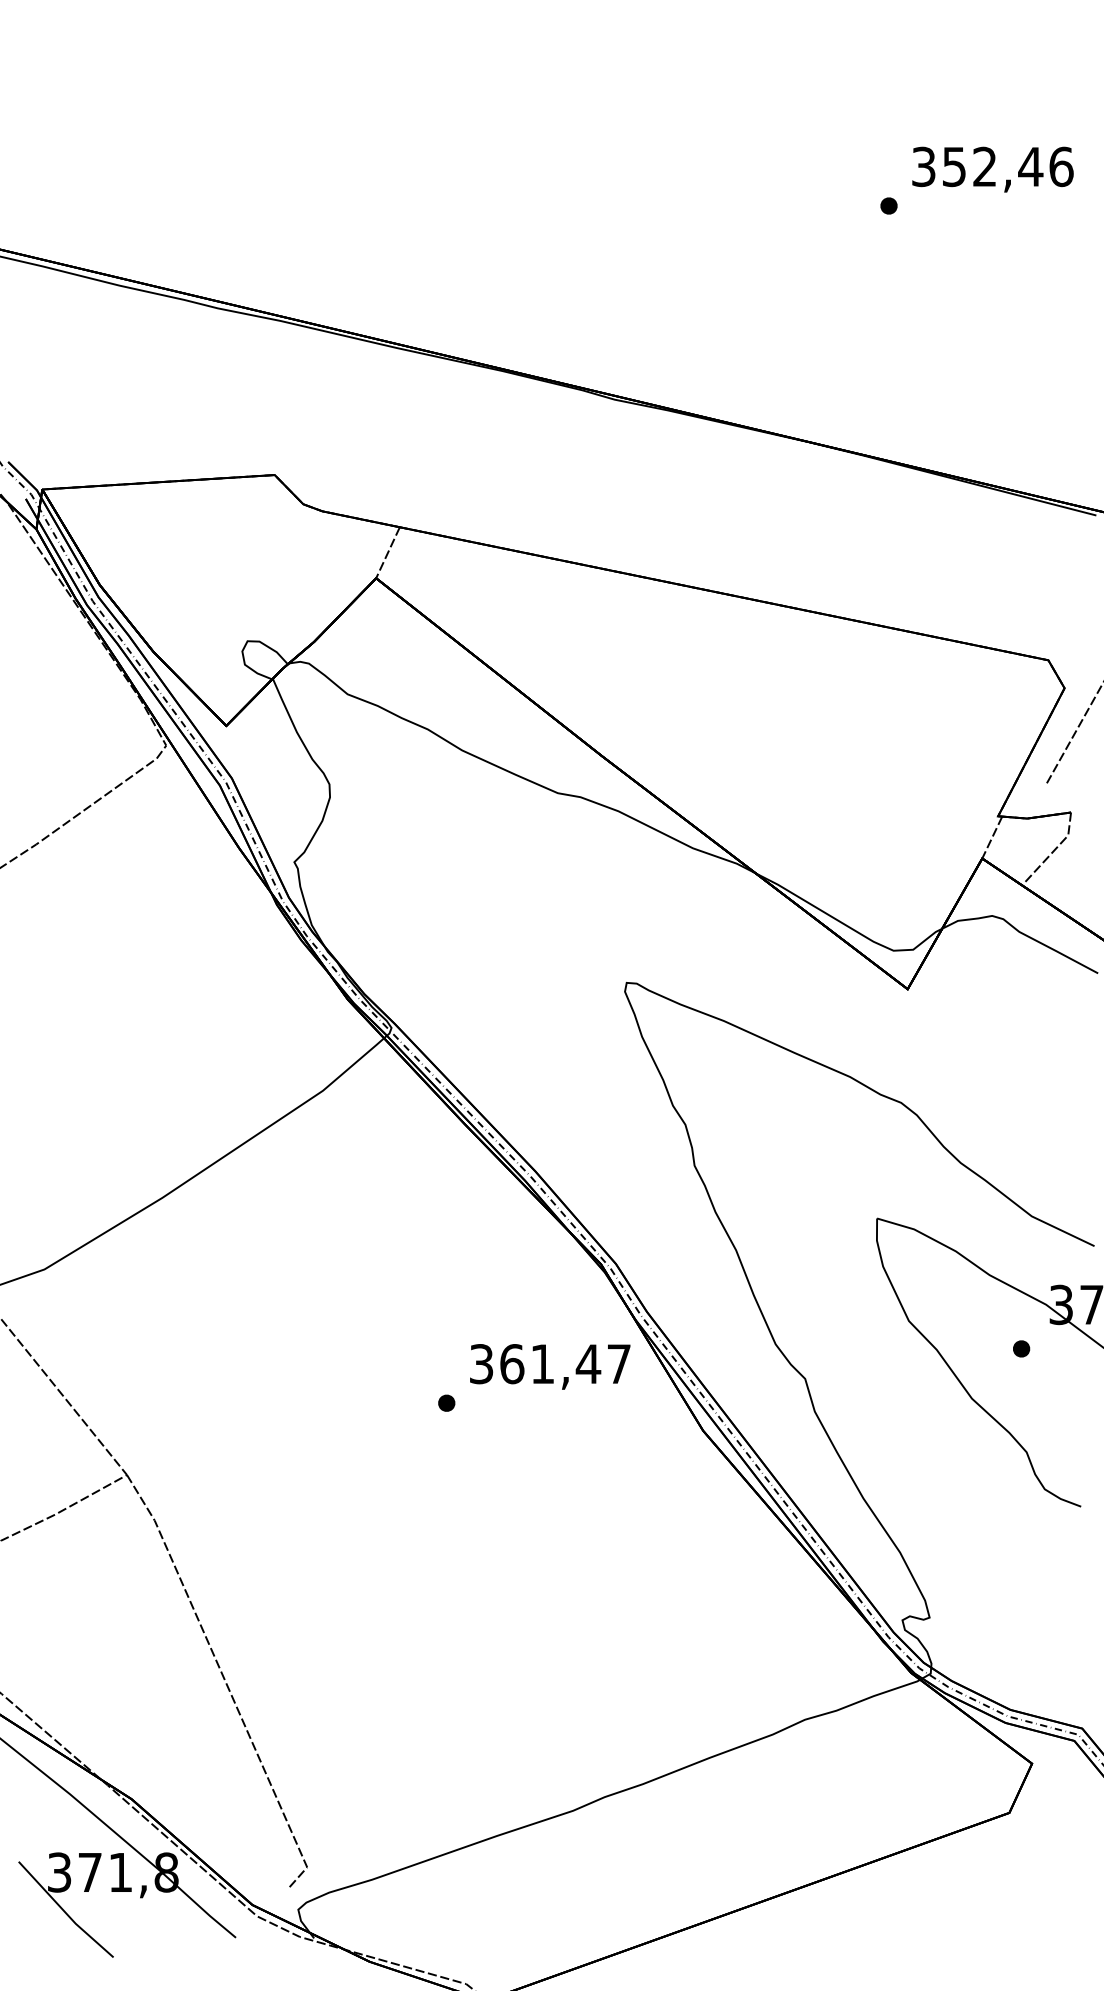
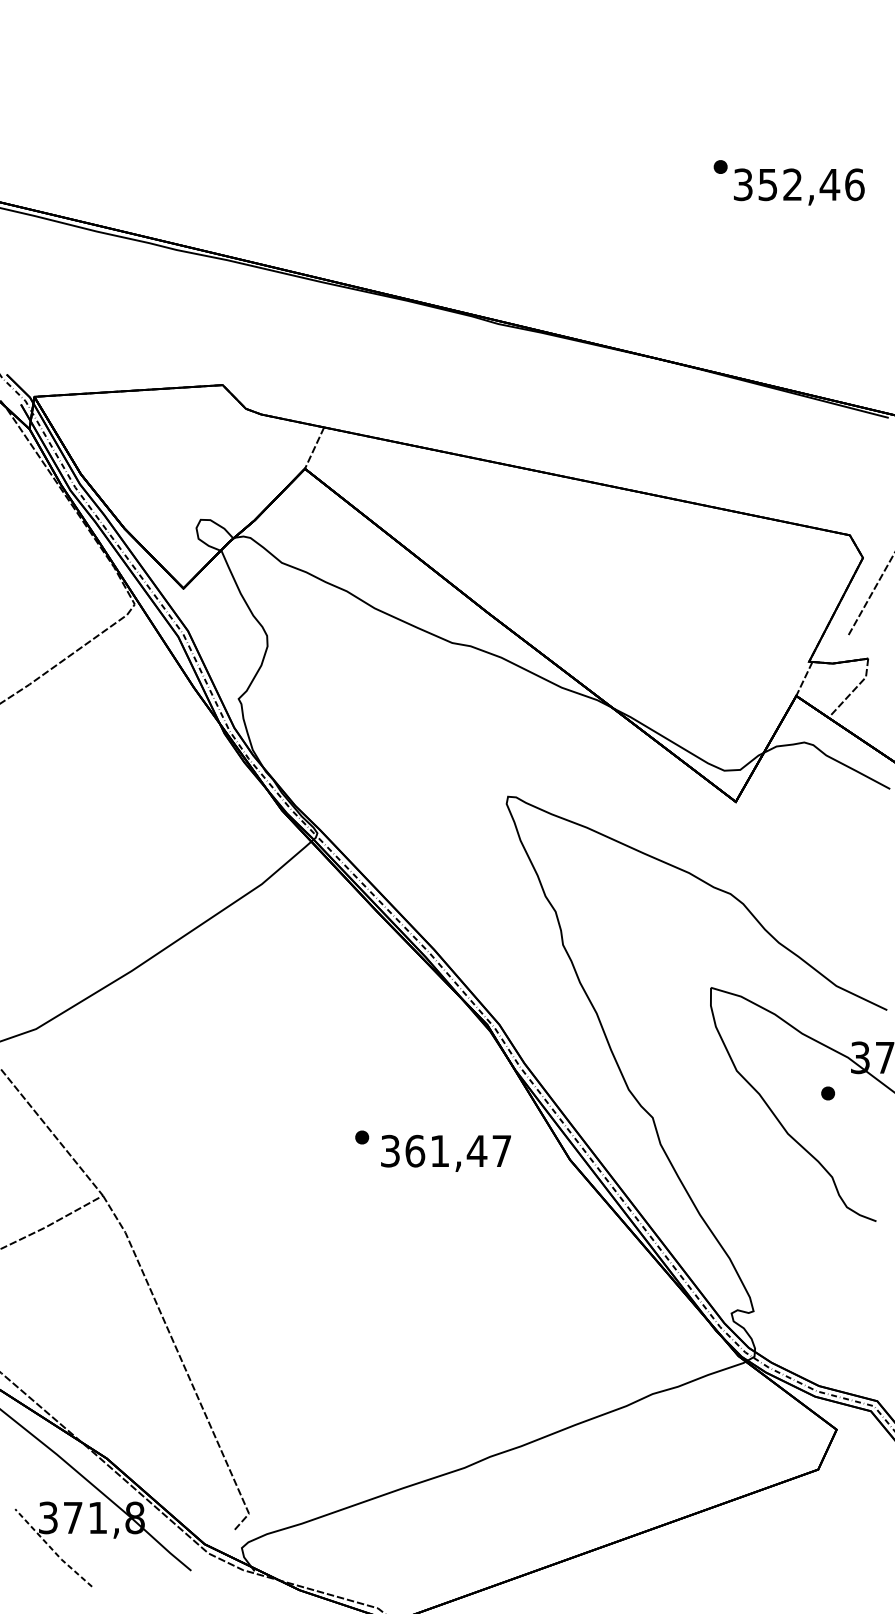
text: (992, 169) -> (798, 186), moved
text: (550, 1366) -> (446, 1153), moved
line: (64, 1911) -> (52, 1549), solid -> dashed

